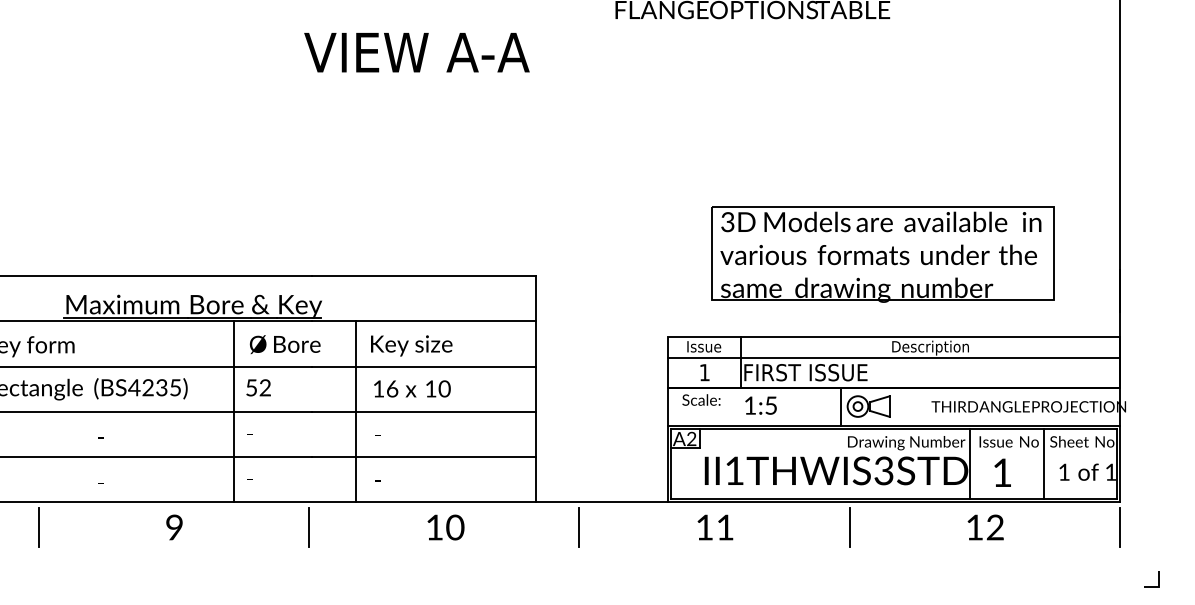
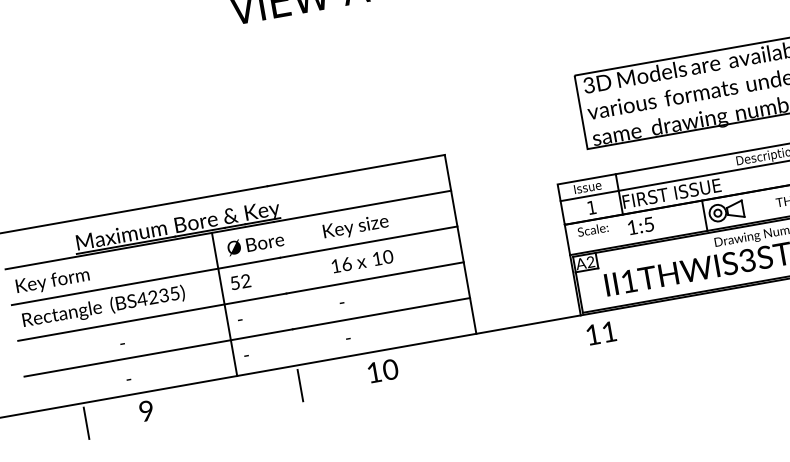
line: (355, 411) -> (320, 287), removed
text: (174, 527) -> (146, 411), moved
text: (445, 527) -> (382, 371), moved
line: (579, 527) -> (514, 347), removed
text: (715, 527) -> (601, 333), moved
line: (849, 527) -> (728, 310), removed

